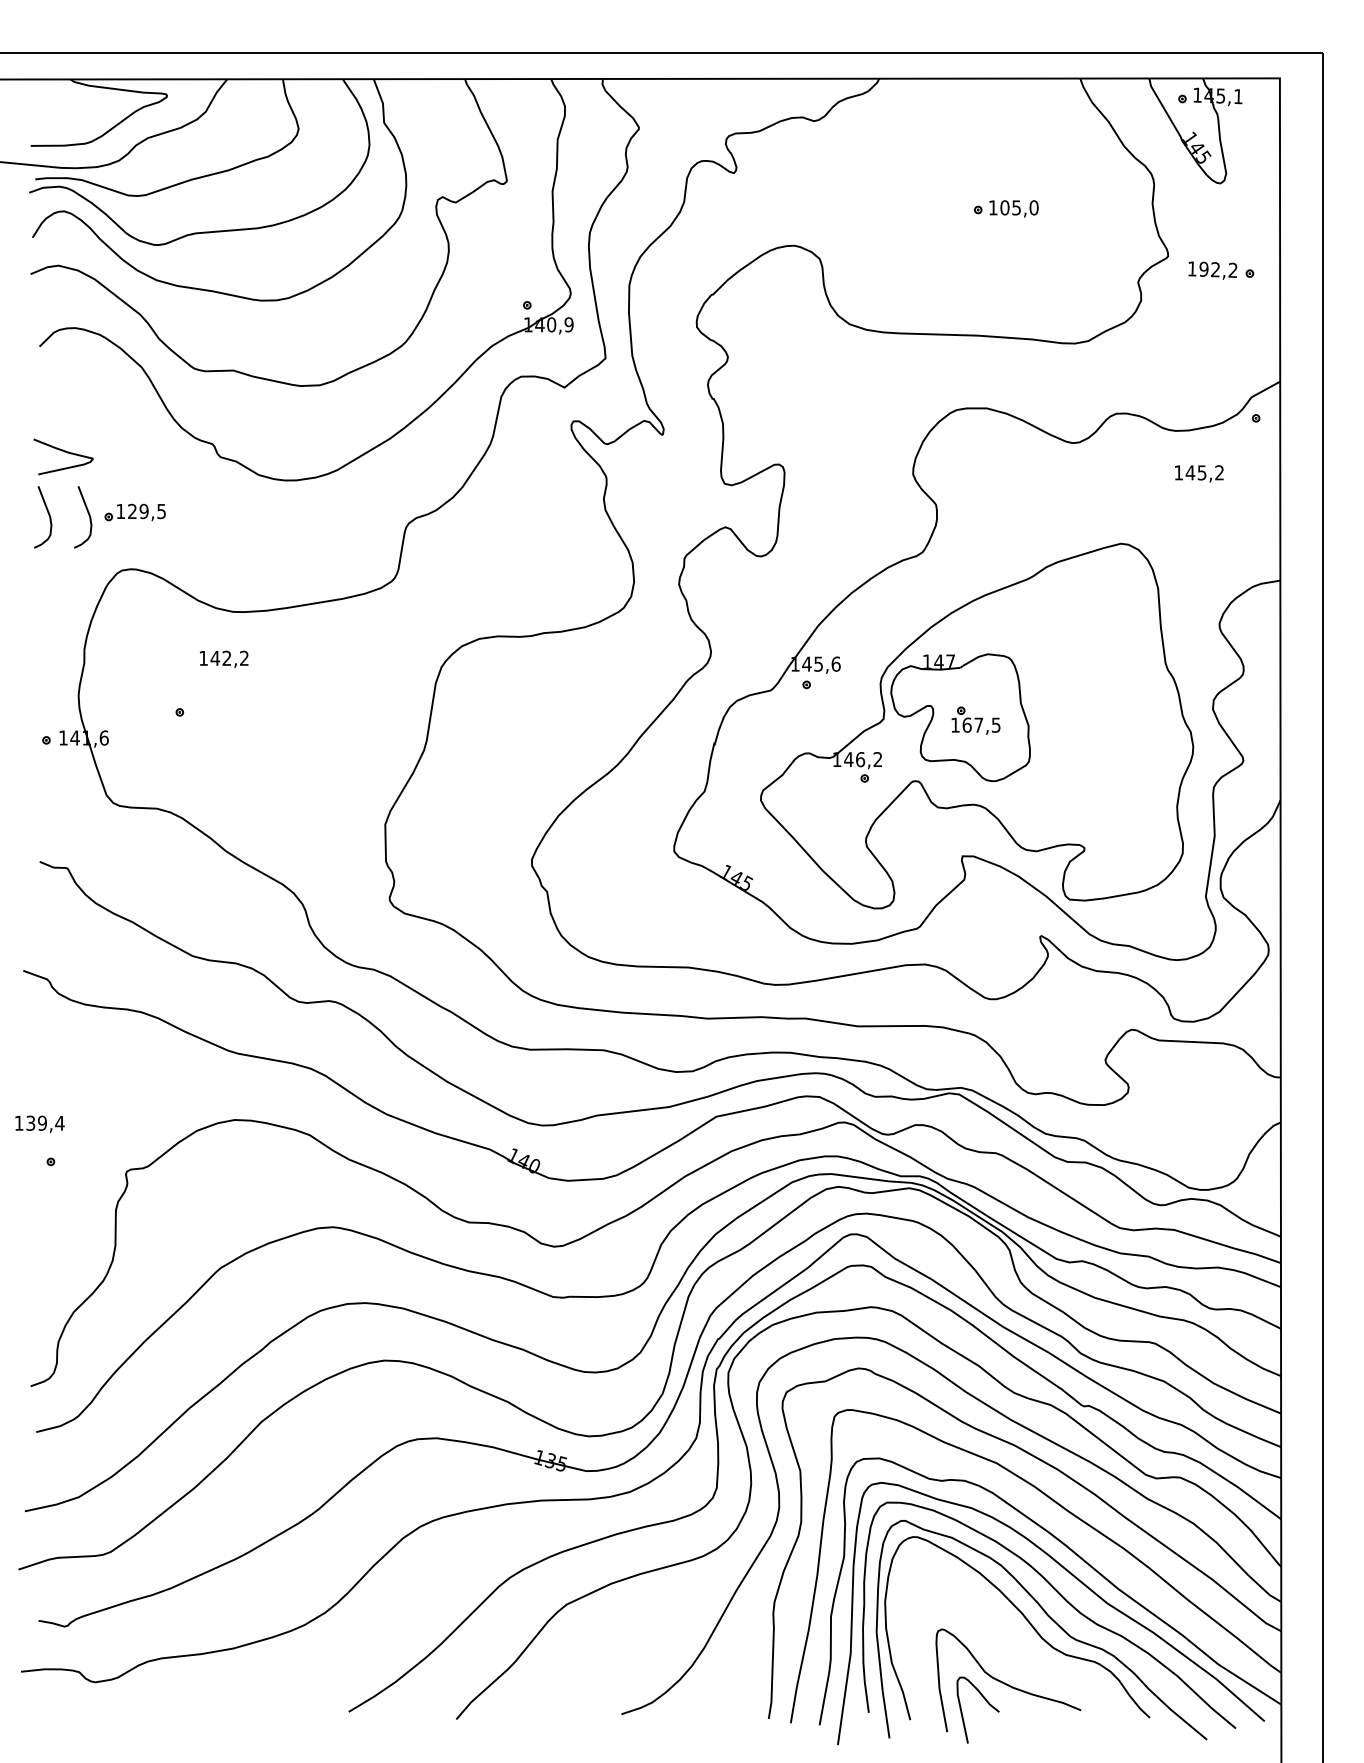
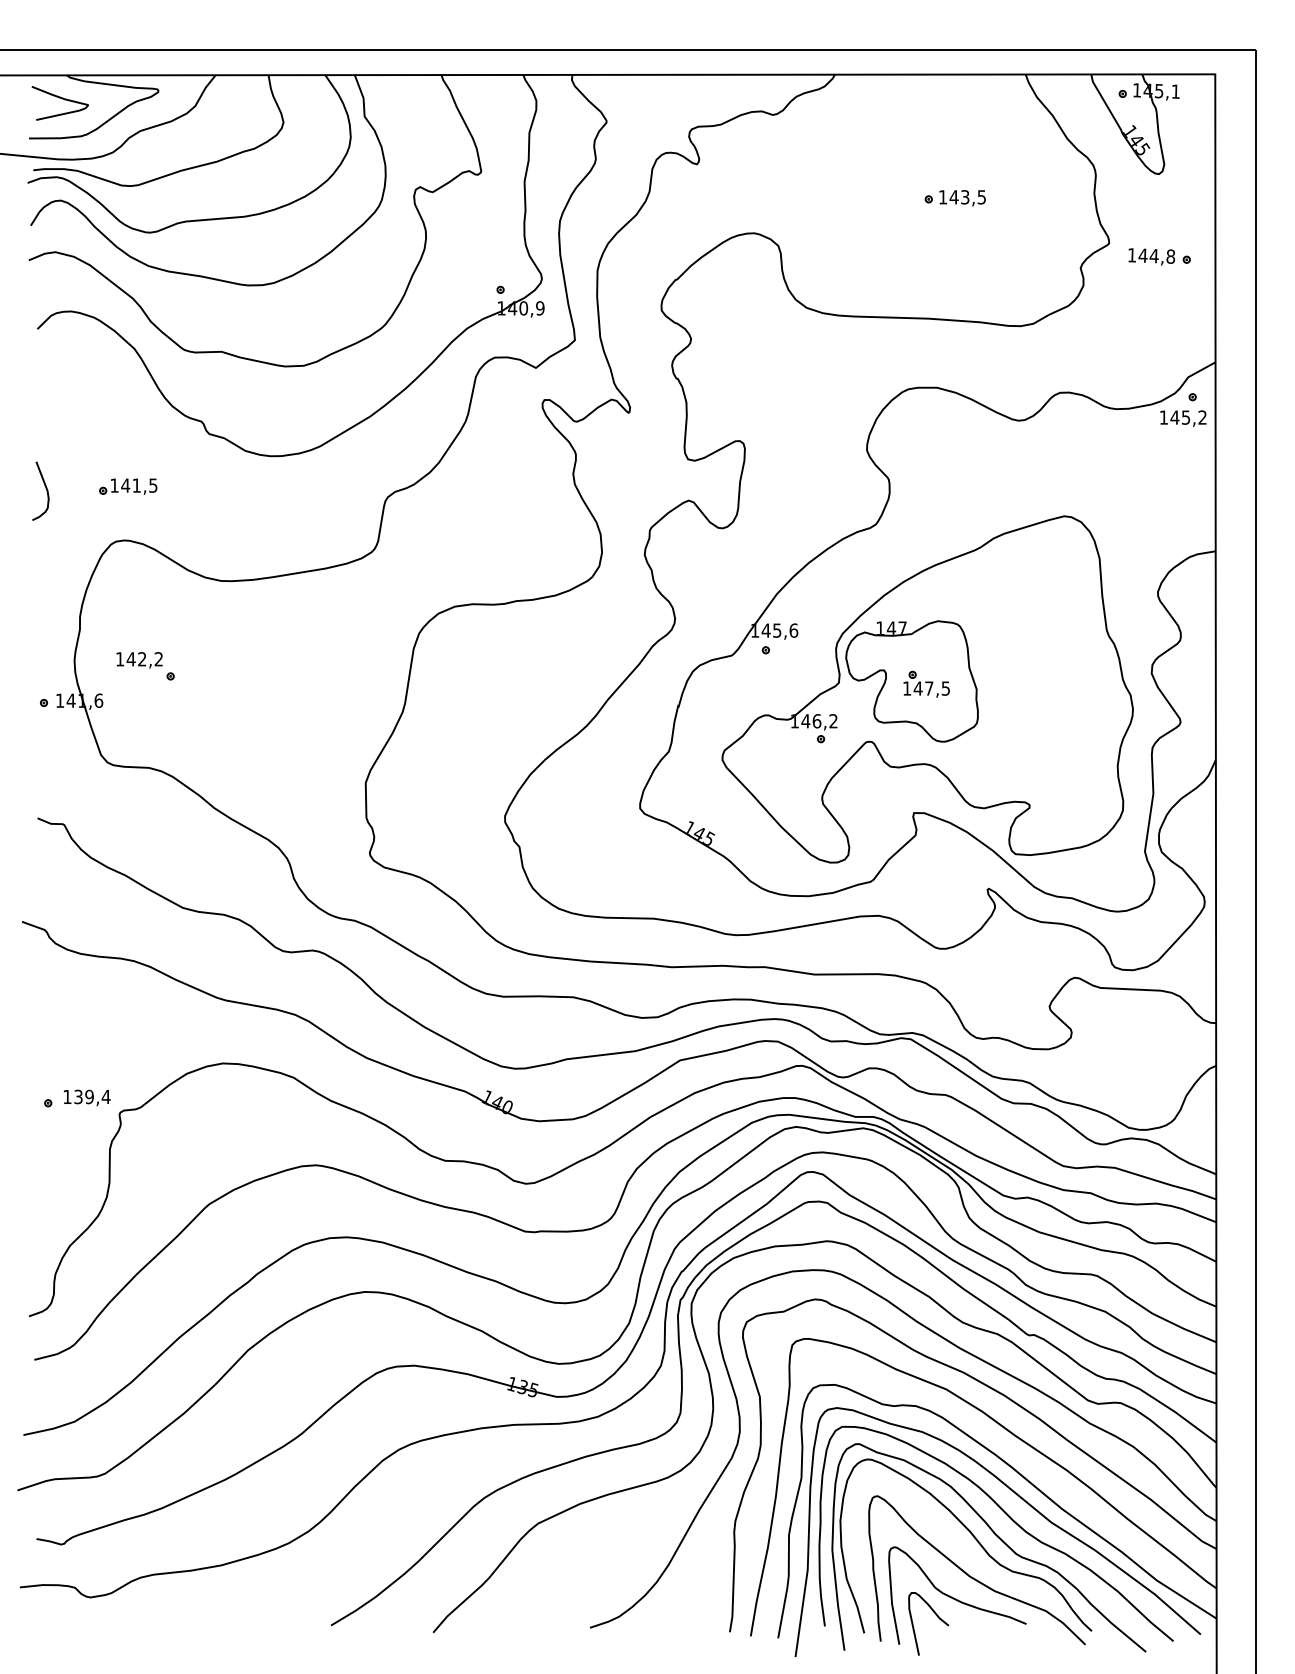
text: (1019, 207) -> (967, 196), 105,0 -> 143,5
text: (1218, 269) -> (1156, 255), 192,2 -> 144,8
curve: (64, 452) -> (61, 99), moved
text: (1199, 473) -> (1183, 418), moved
text: (137, 511) -> (130, 485), 129,5 -> 141,5
curve: (88, 515) -> (83, 489), removed
text: (224, 659) -> (139, 660), moved
text: (966, 724) -> (917, 687), 167,5 -> 147,5
text: (39, 1123) -> (86, 1097), moved
curve: (1024, 1660) -> (972, 1576), added

